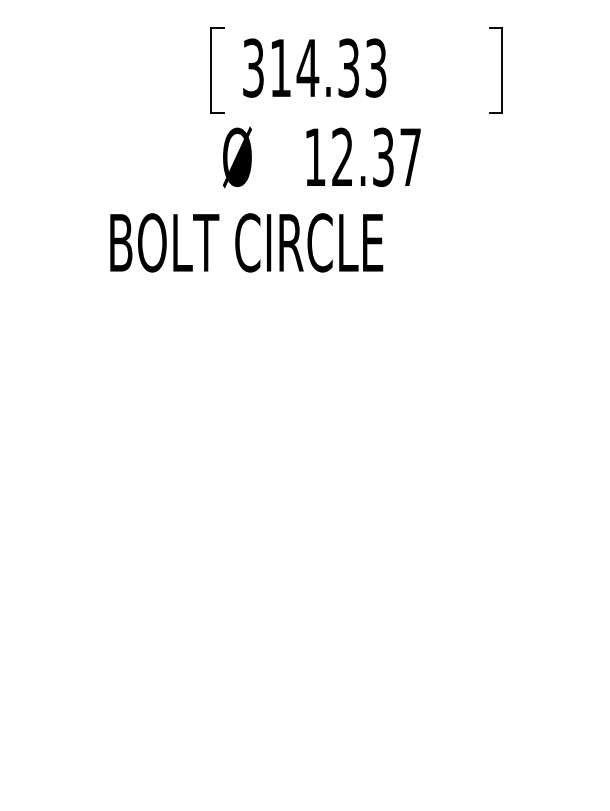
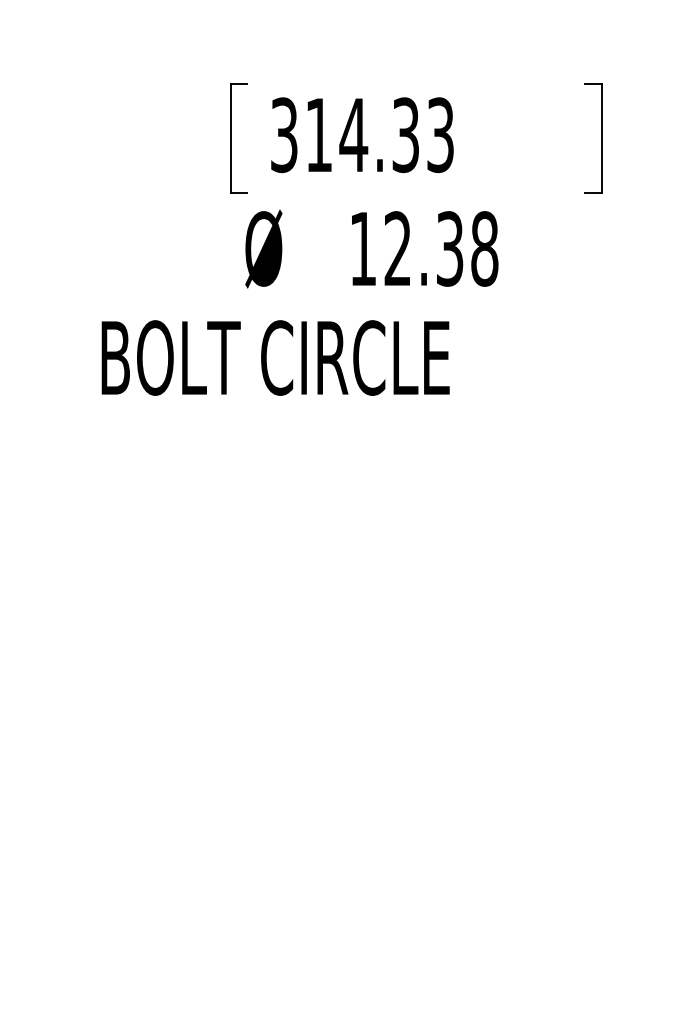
text: (410, 157) -> (484, 249), 12.37 -> 12.38

